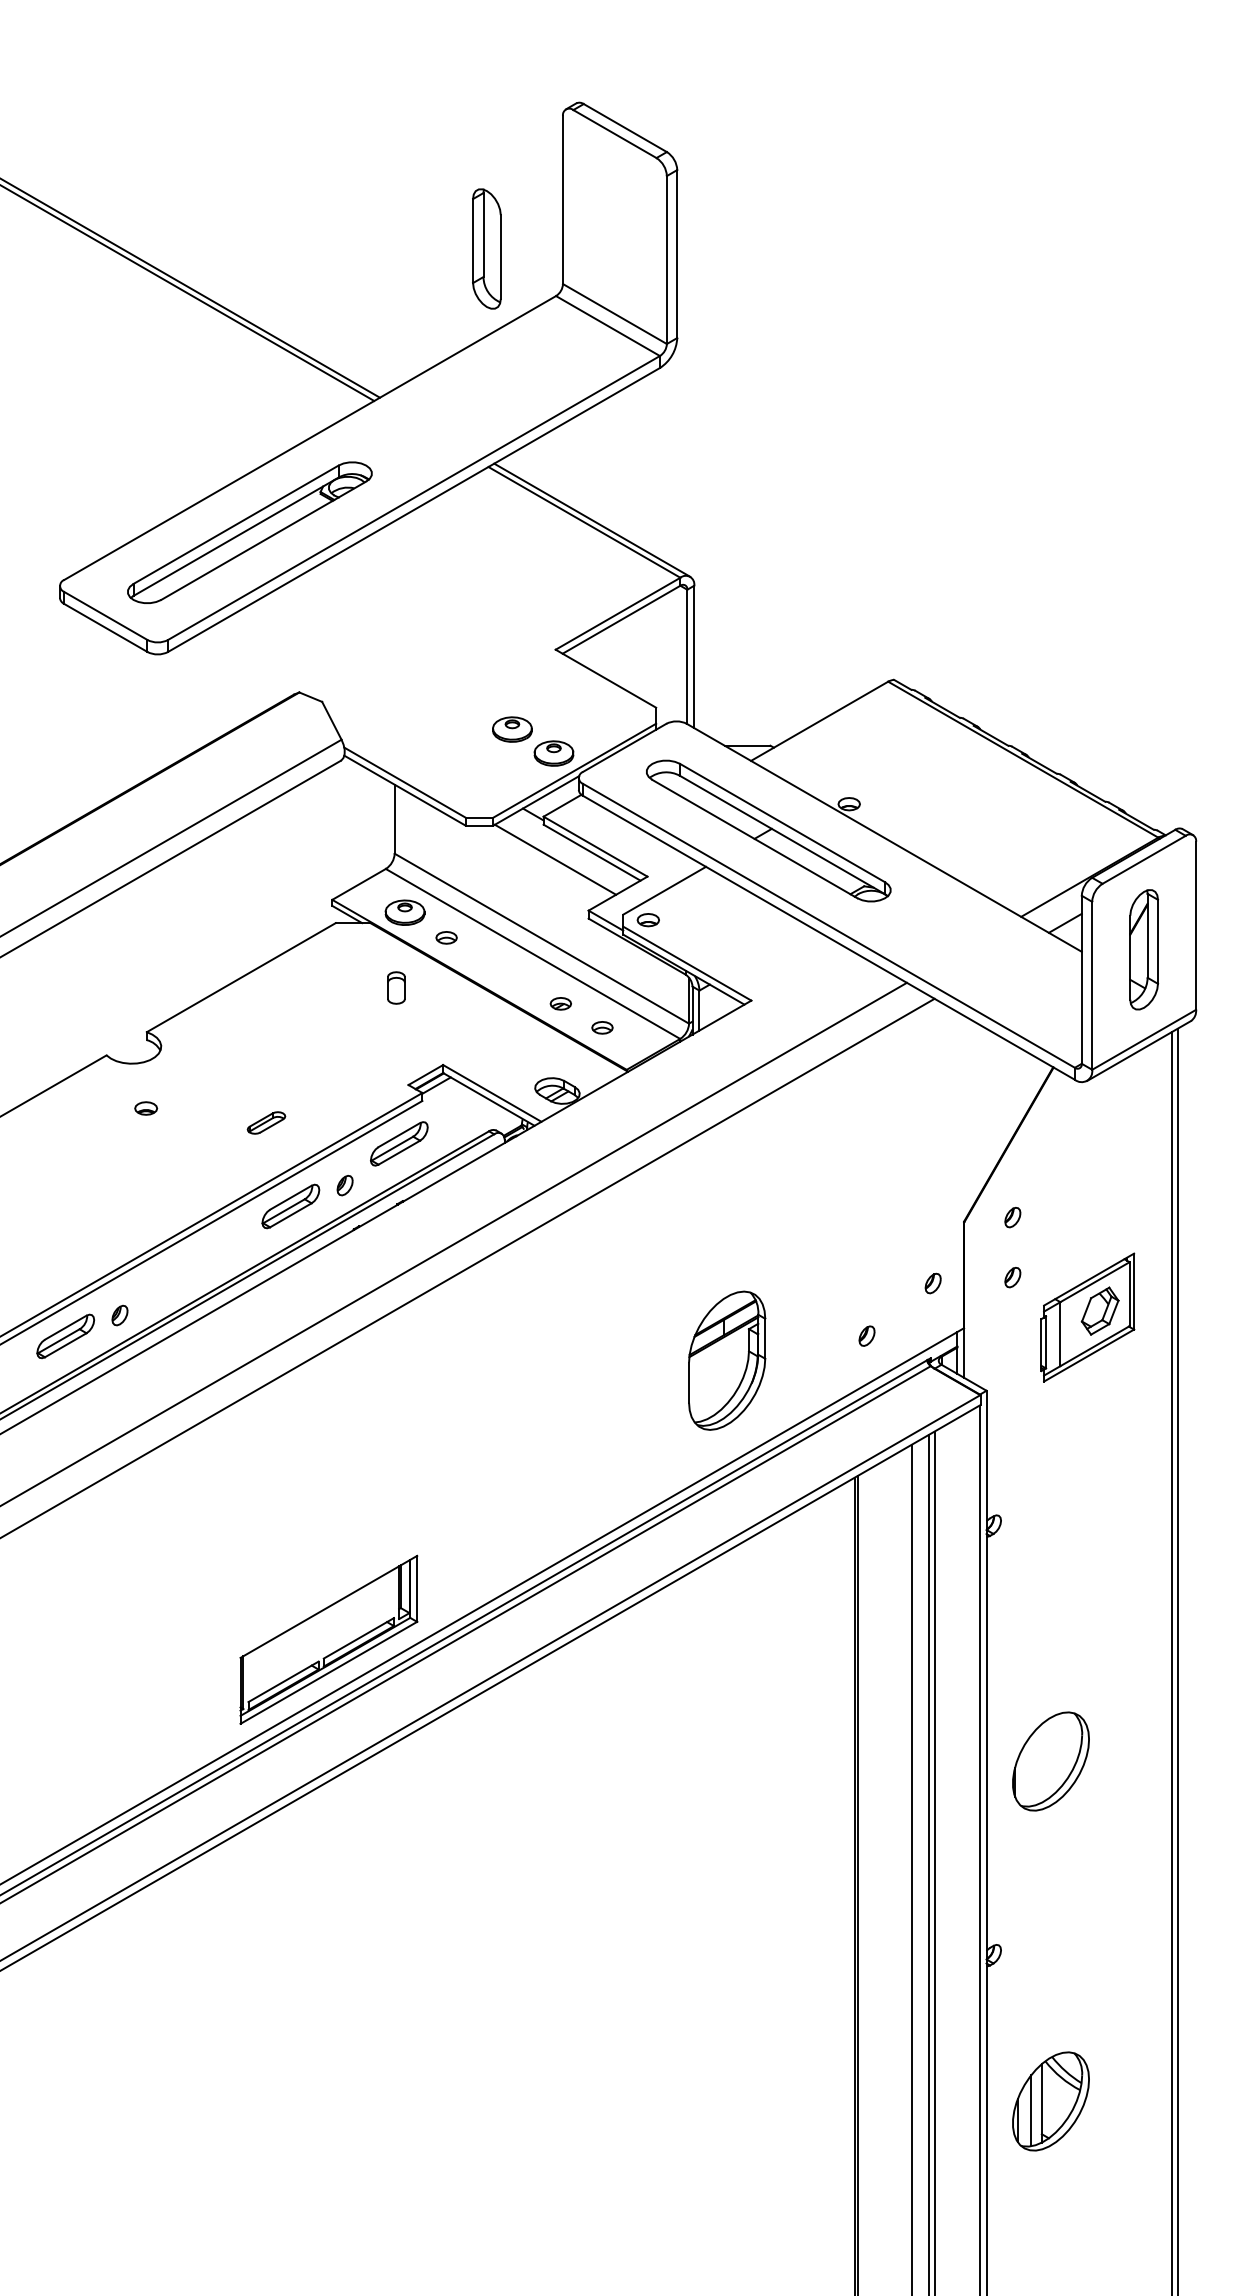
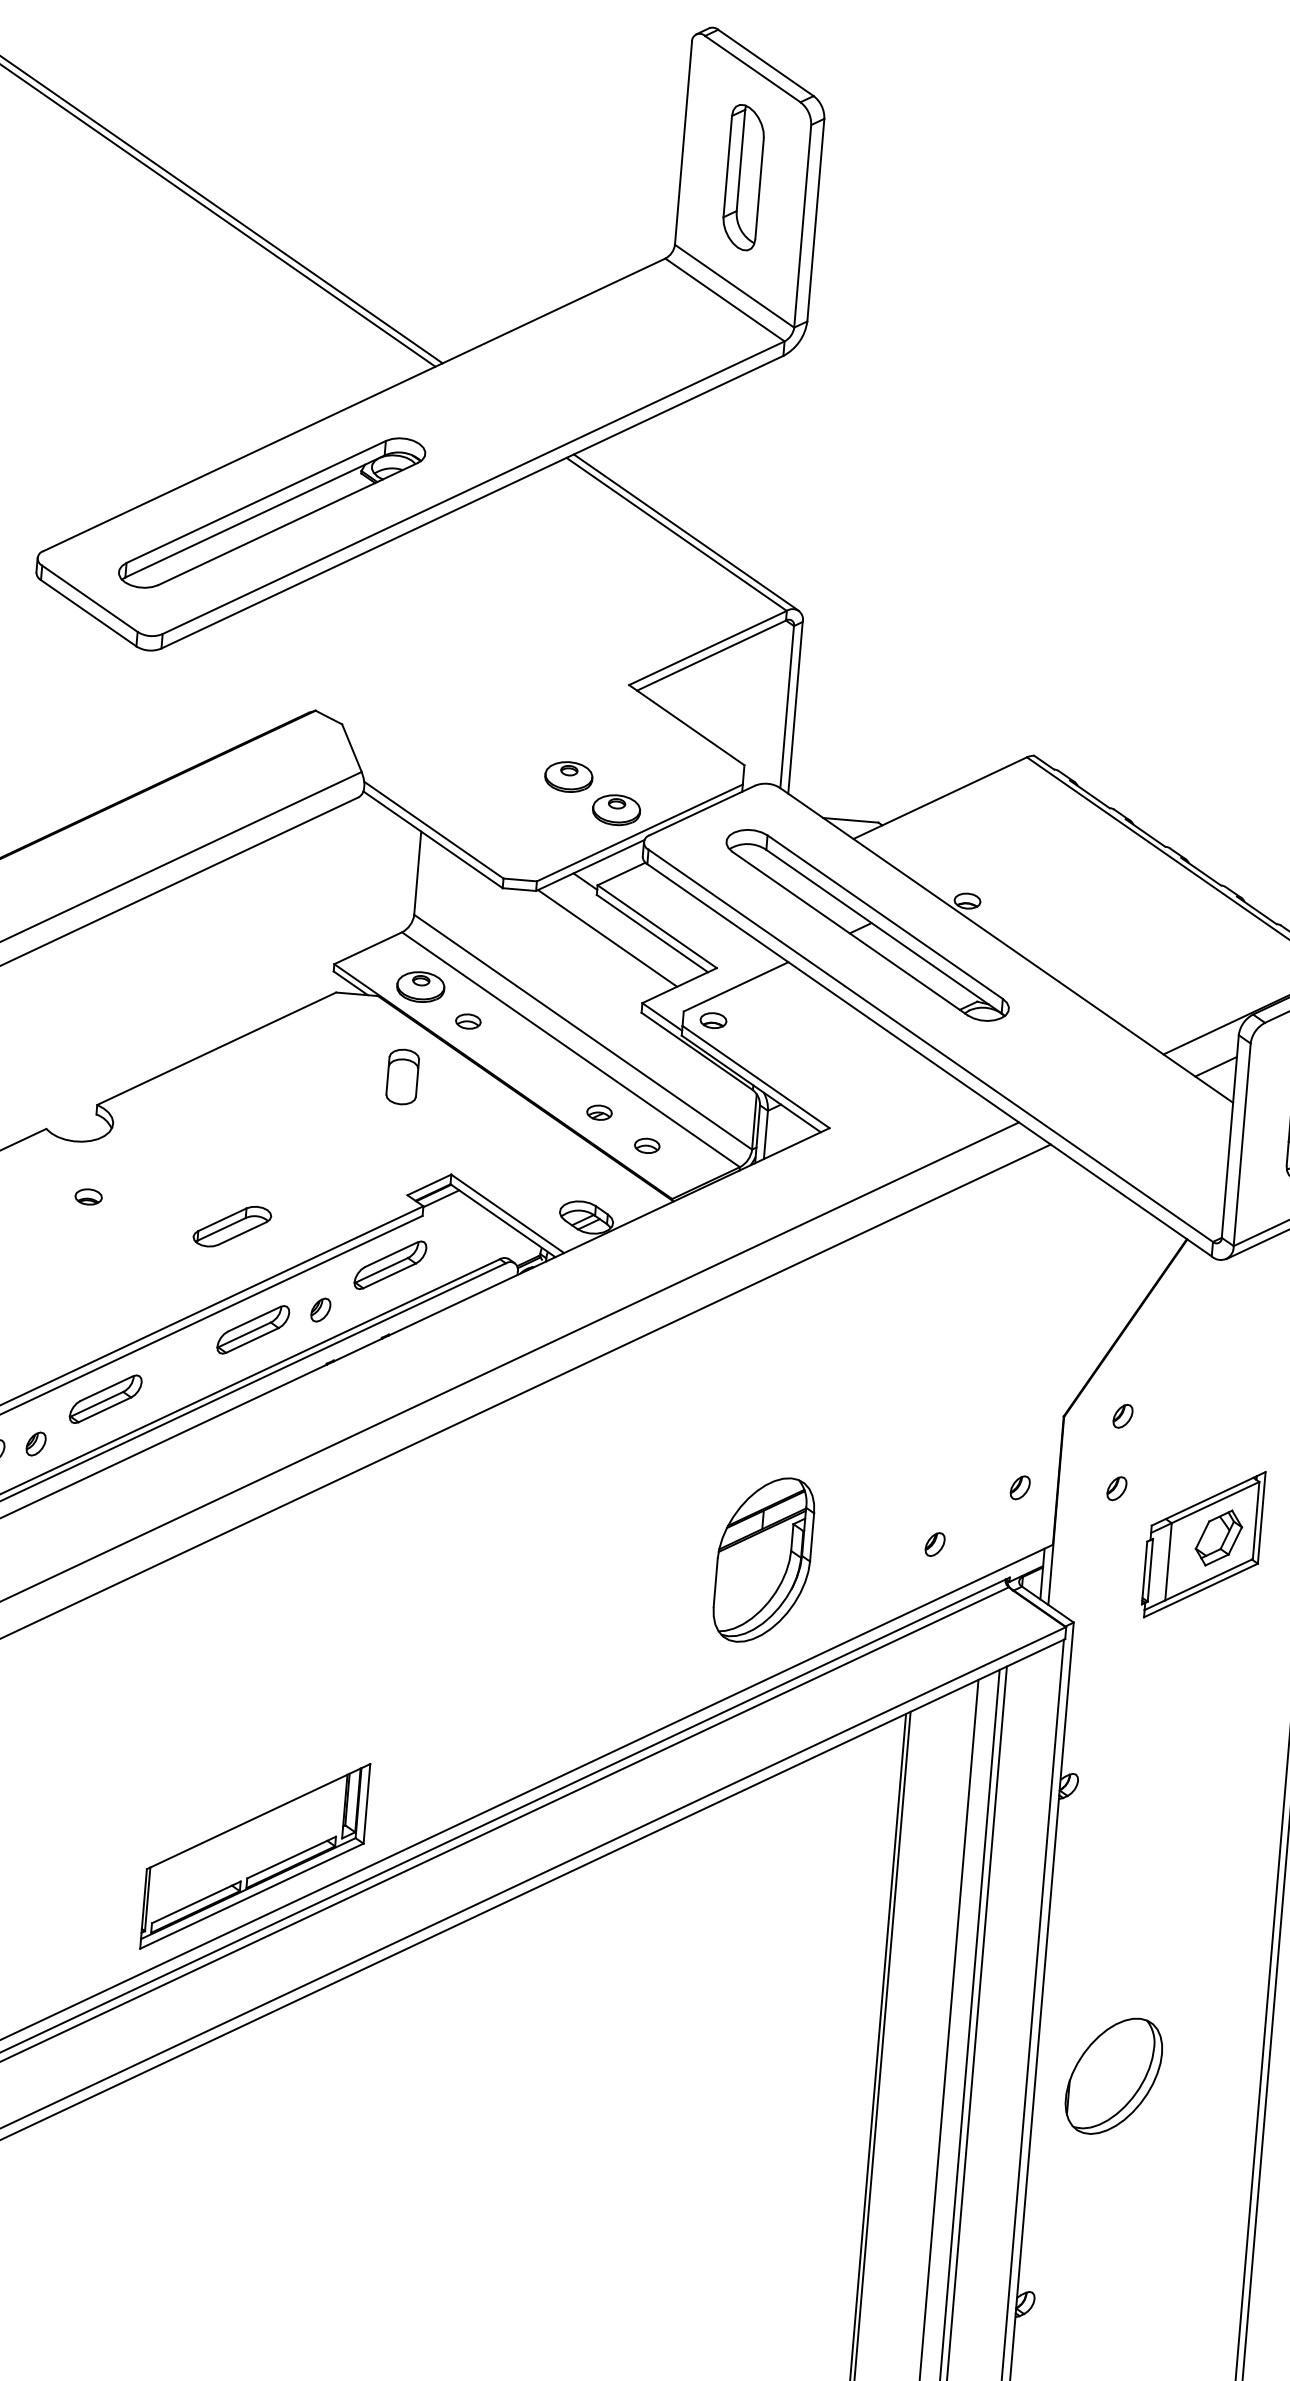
part: (486, 248) -> (743, 176), moved
part: (396, 987) -> (402, 1076), size x1.43
part: (266, 1122) -> (232, 1226), size x1.67
part: (173, 1273) -> (104, 1398), added

